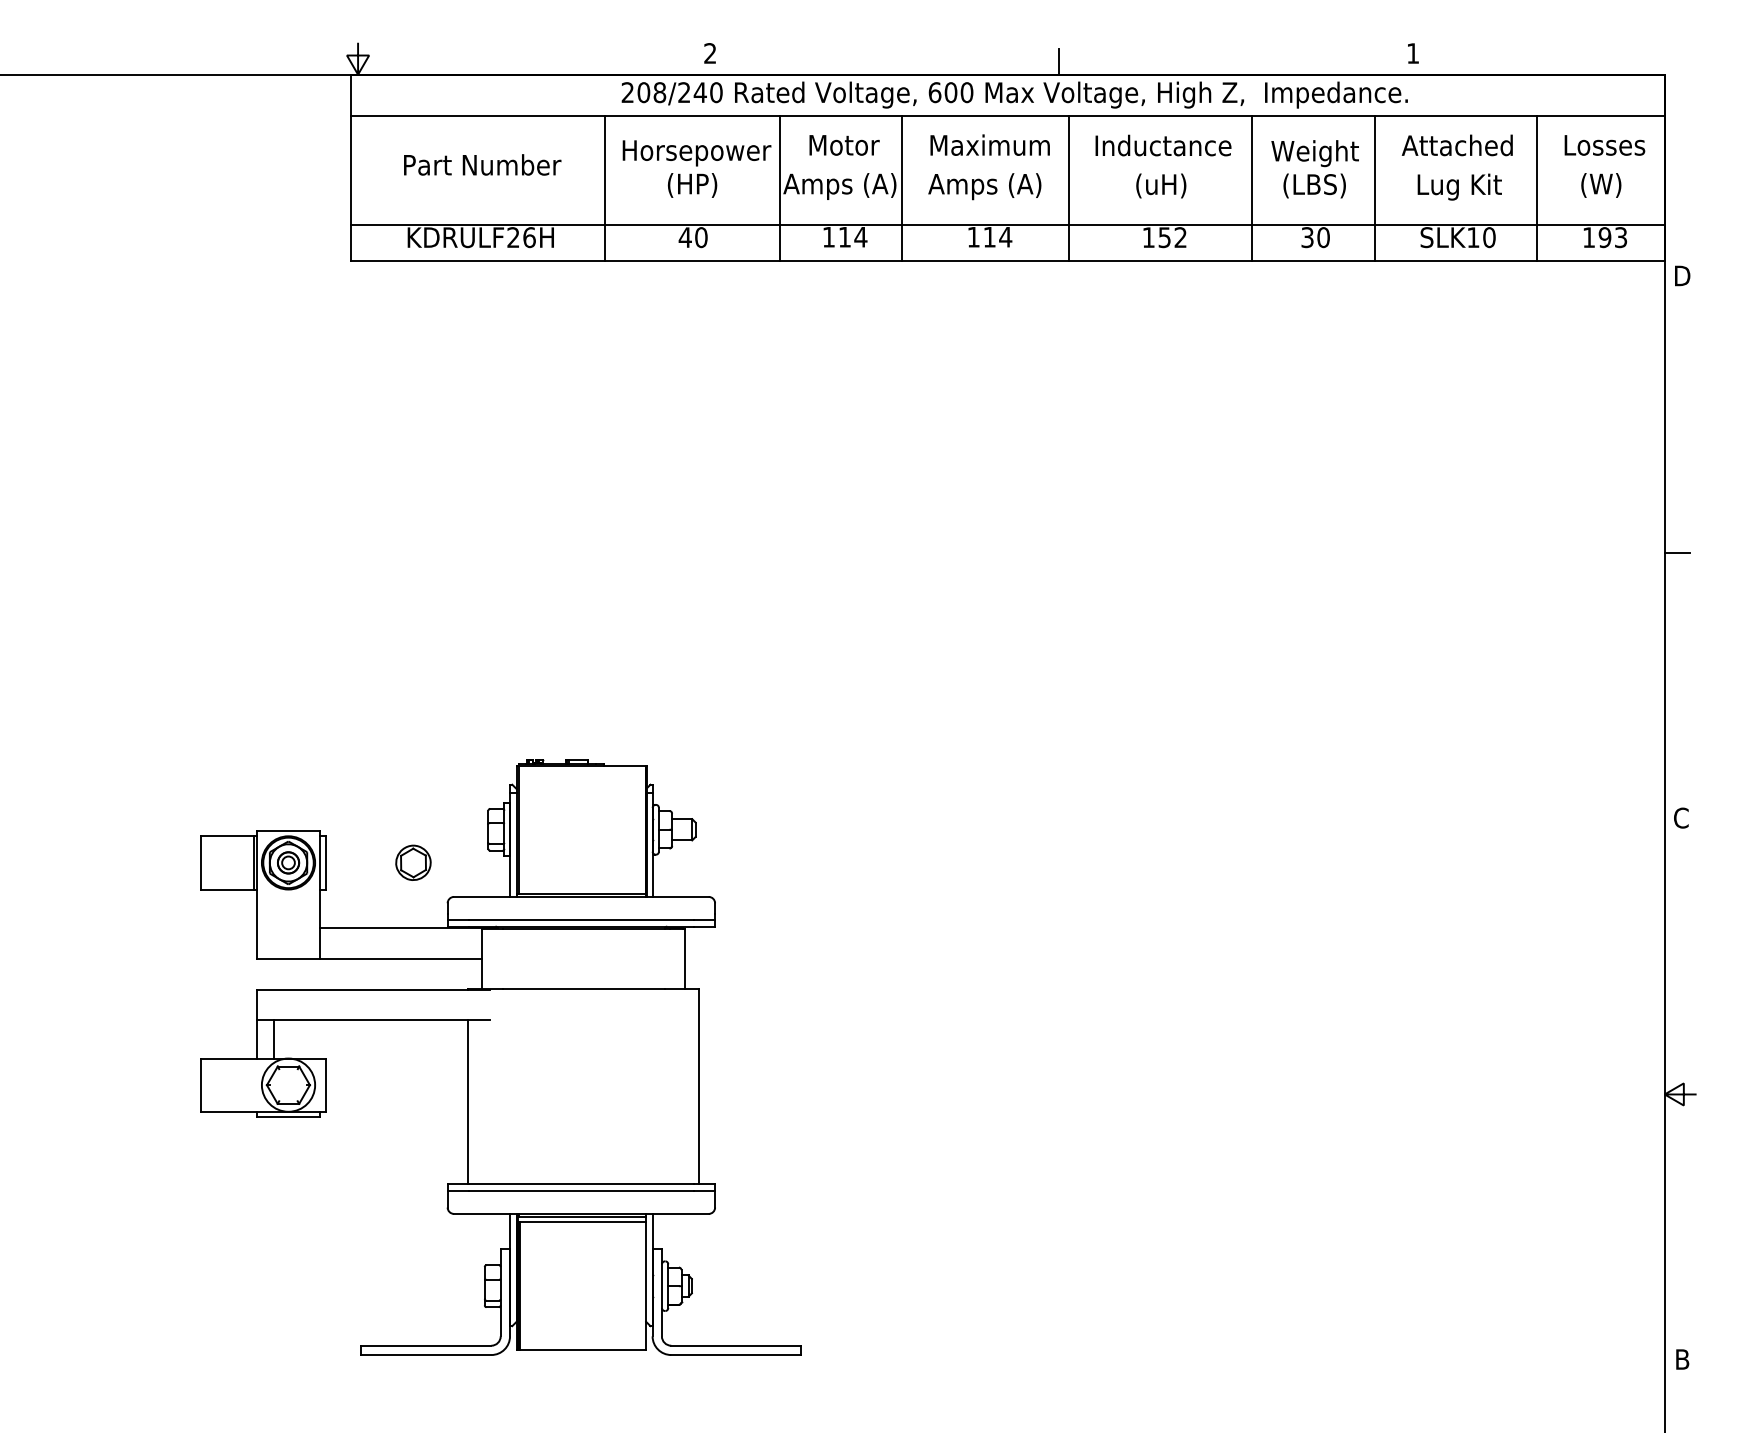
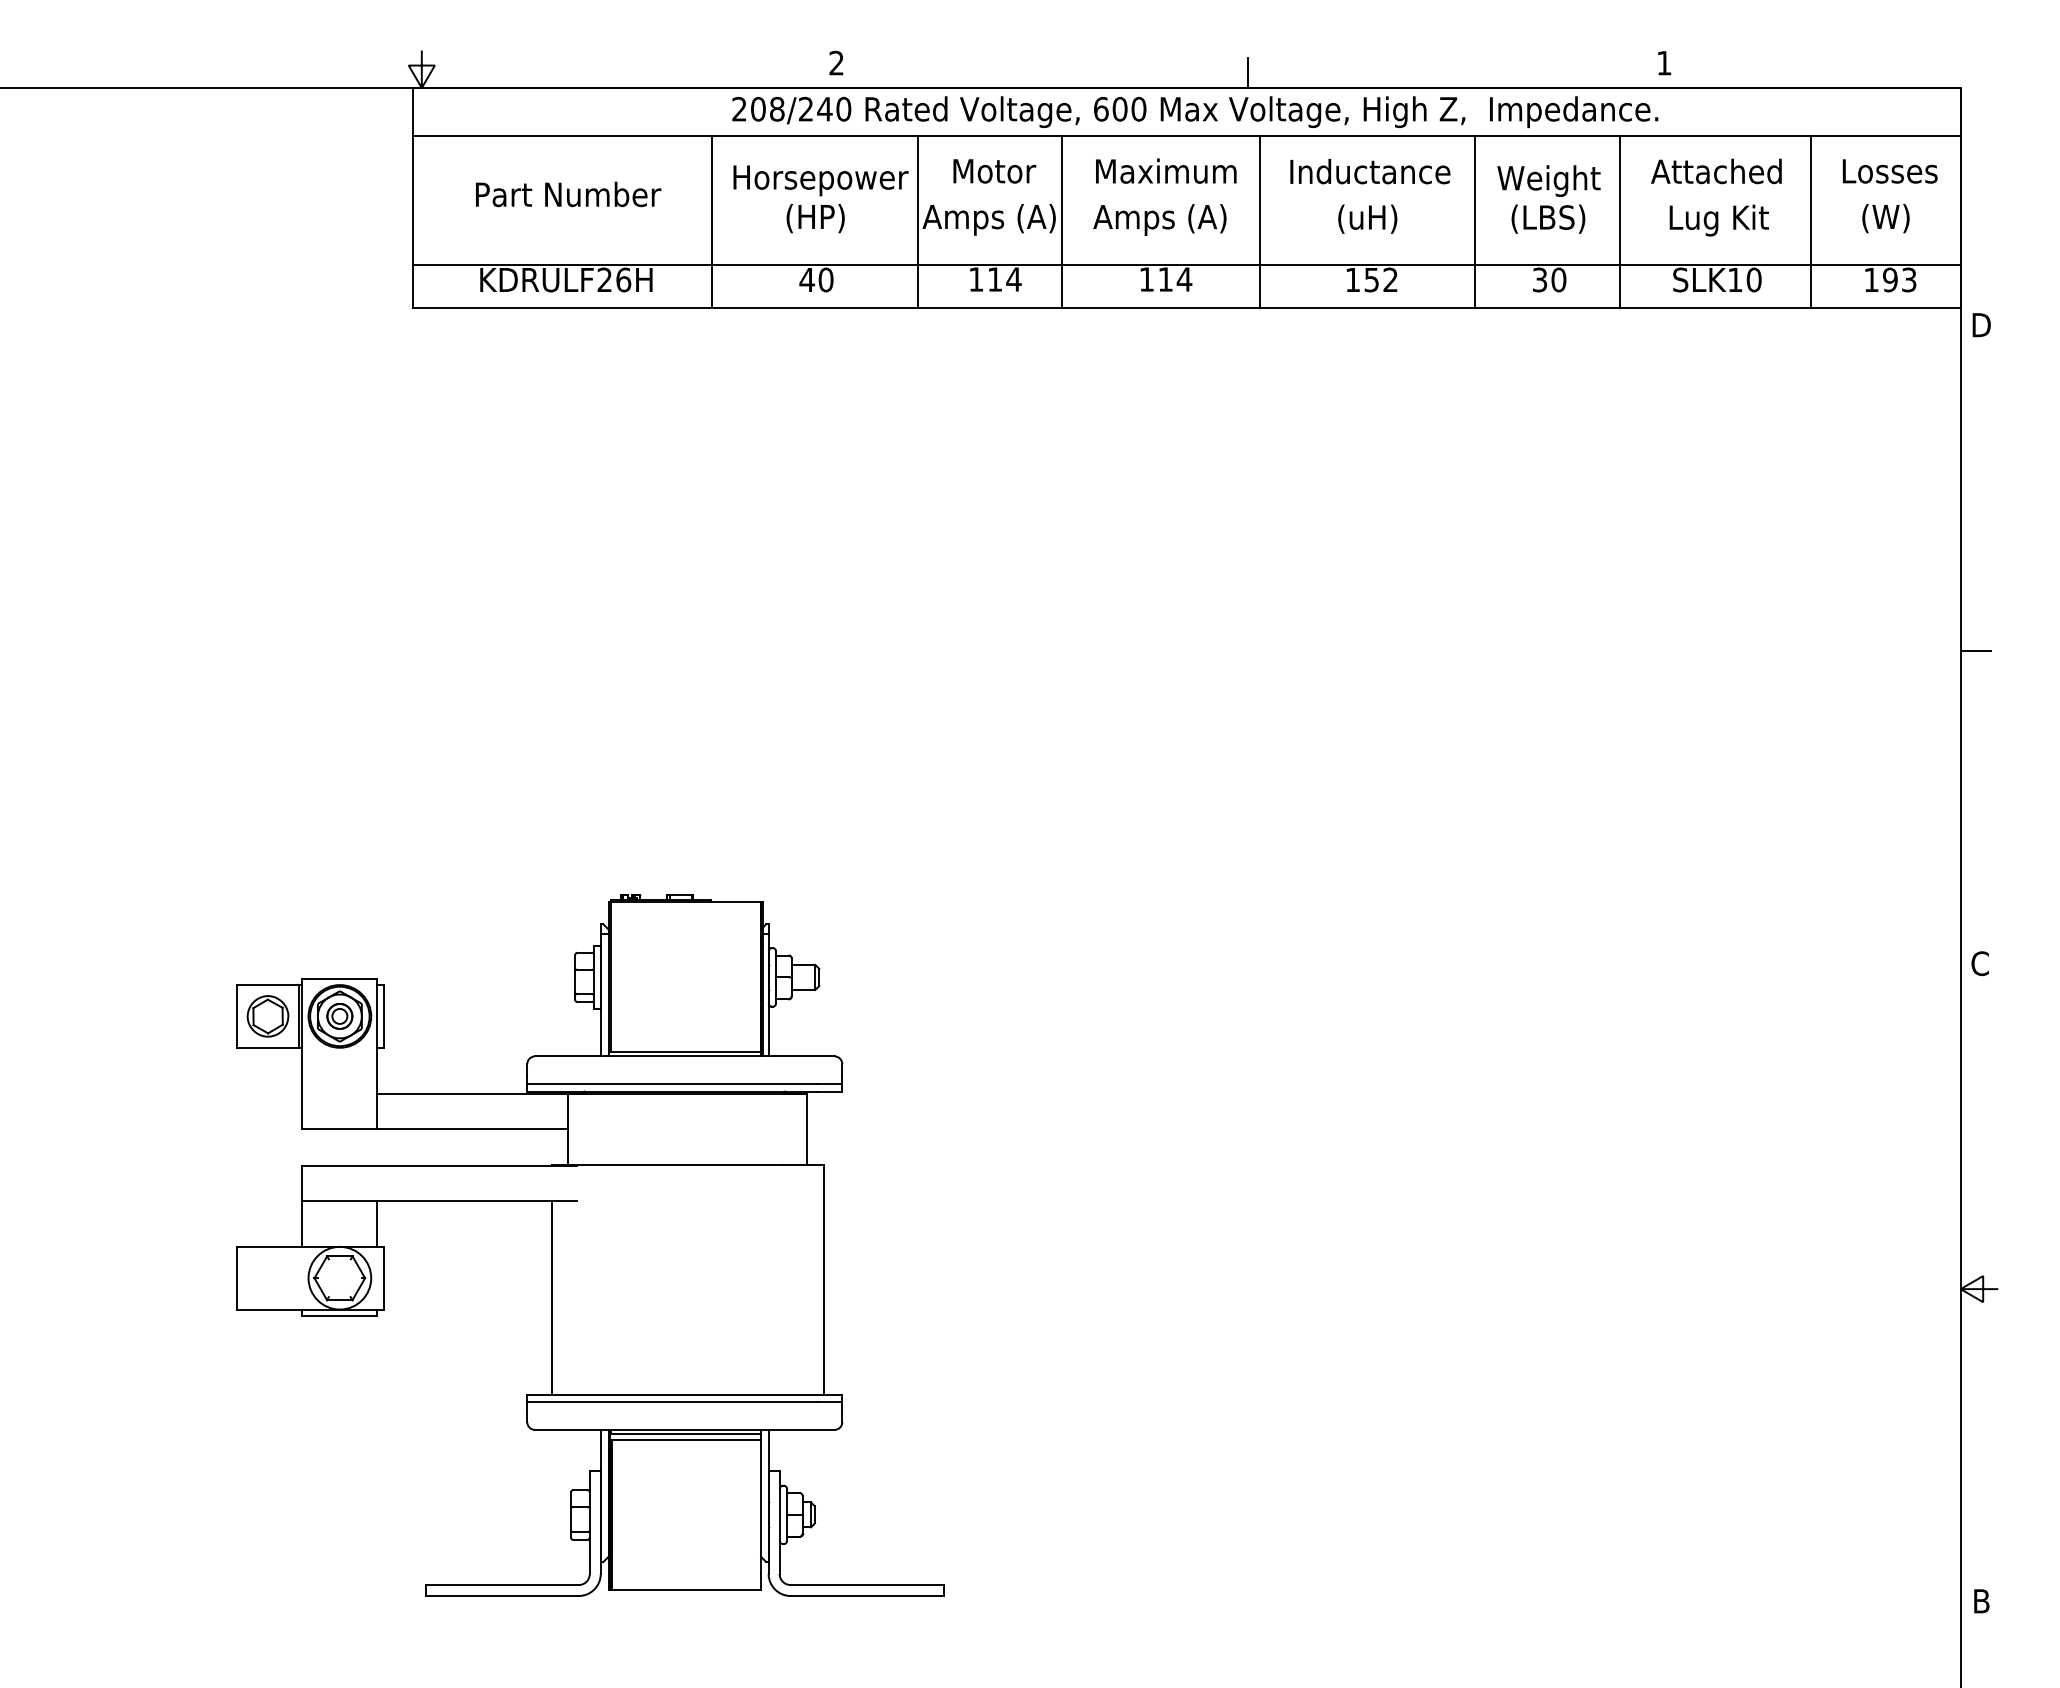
part: (413, 862) -> (267, 1016), moved
line: (273, 1038) -> (377, 1223), moved

